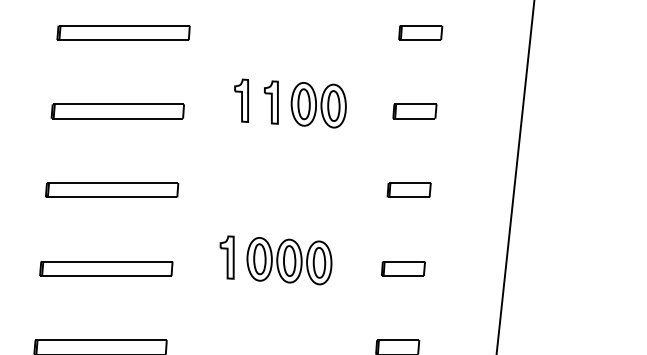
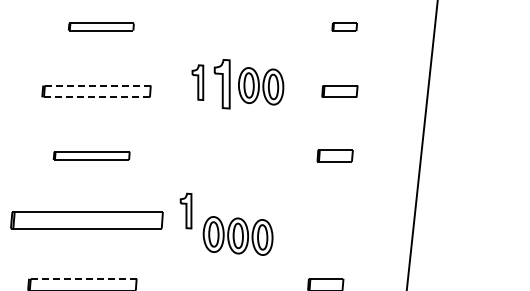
part: (123, 32) -> (101, 26), size x0.6
part: (420, 32) -> (344, 26), size x0.7
part: (271, 101) -> (222, 83), size x1.4
line: (119, 104) -> (97, 85), solid -> dashed
line: (117, 118) -> (96, 97), solid -> dashed
part: (111, 189) -> (91, 155), size x0.7
part: (288, 260) -> (237, 235), moved
part: (106, 267) -> (87, 219), size x1.4
part: (402, 267) -> (329, 219), removed
line: (100, 339) -> (82, 278), solid -> dashed

